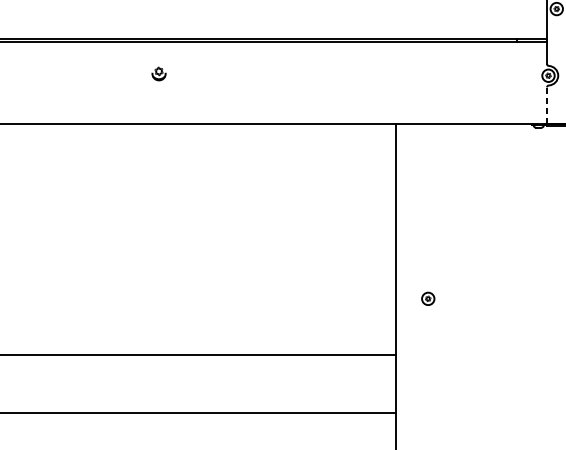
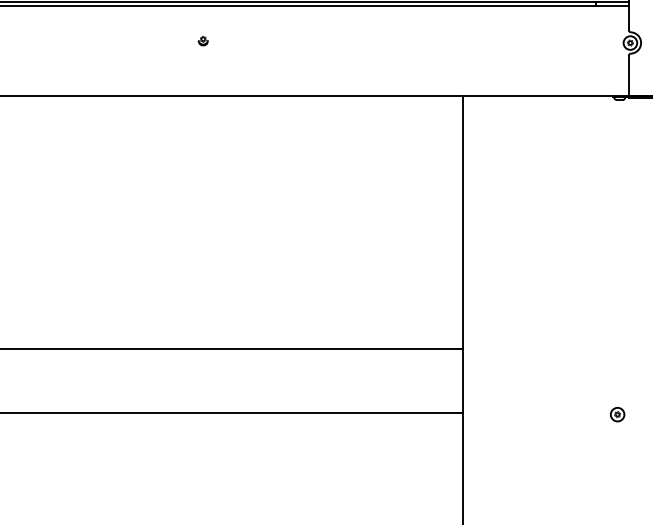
part: (158, 73) -> (202, 40), size x0.62
line: (546, 105) -> (628, 75), dashed -> solid
part: (428, 298) -> (617, 414), moved

